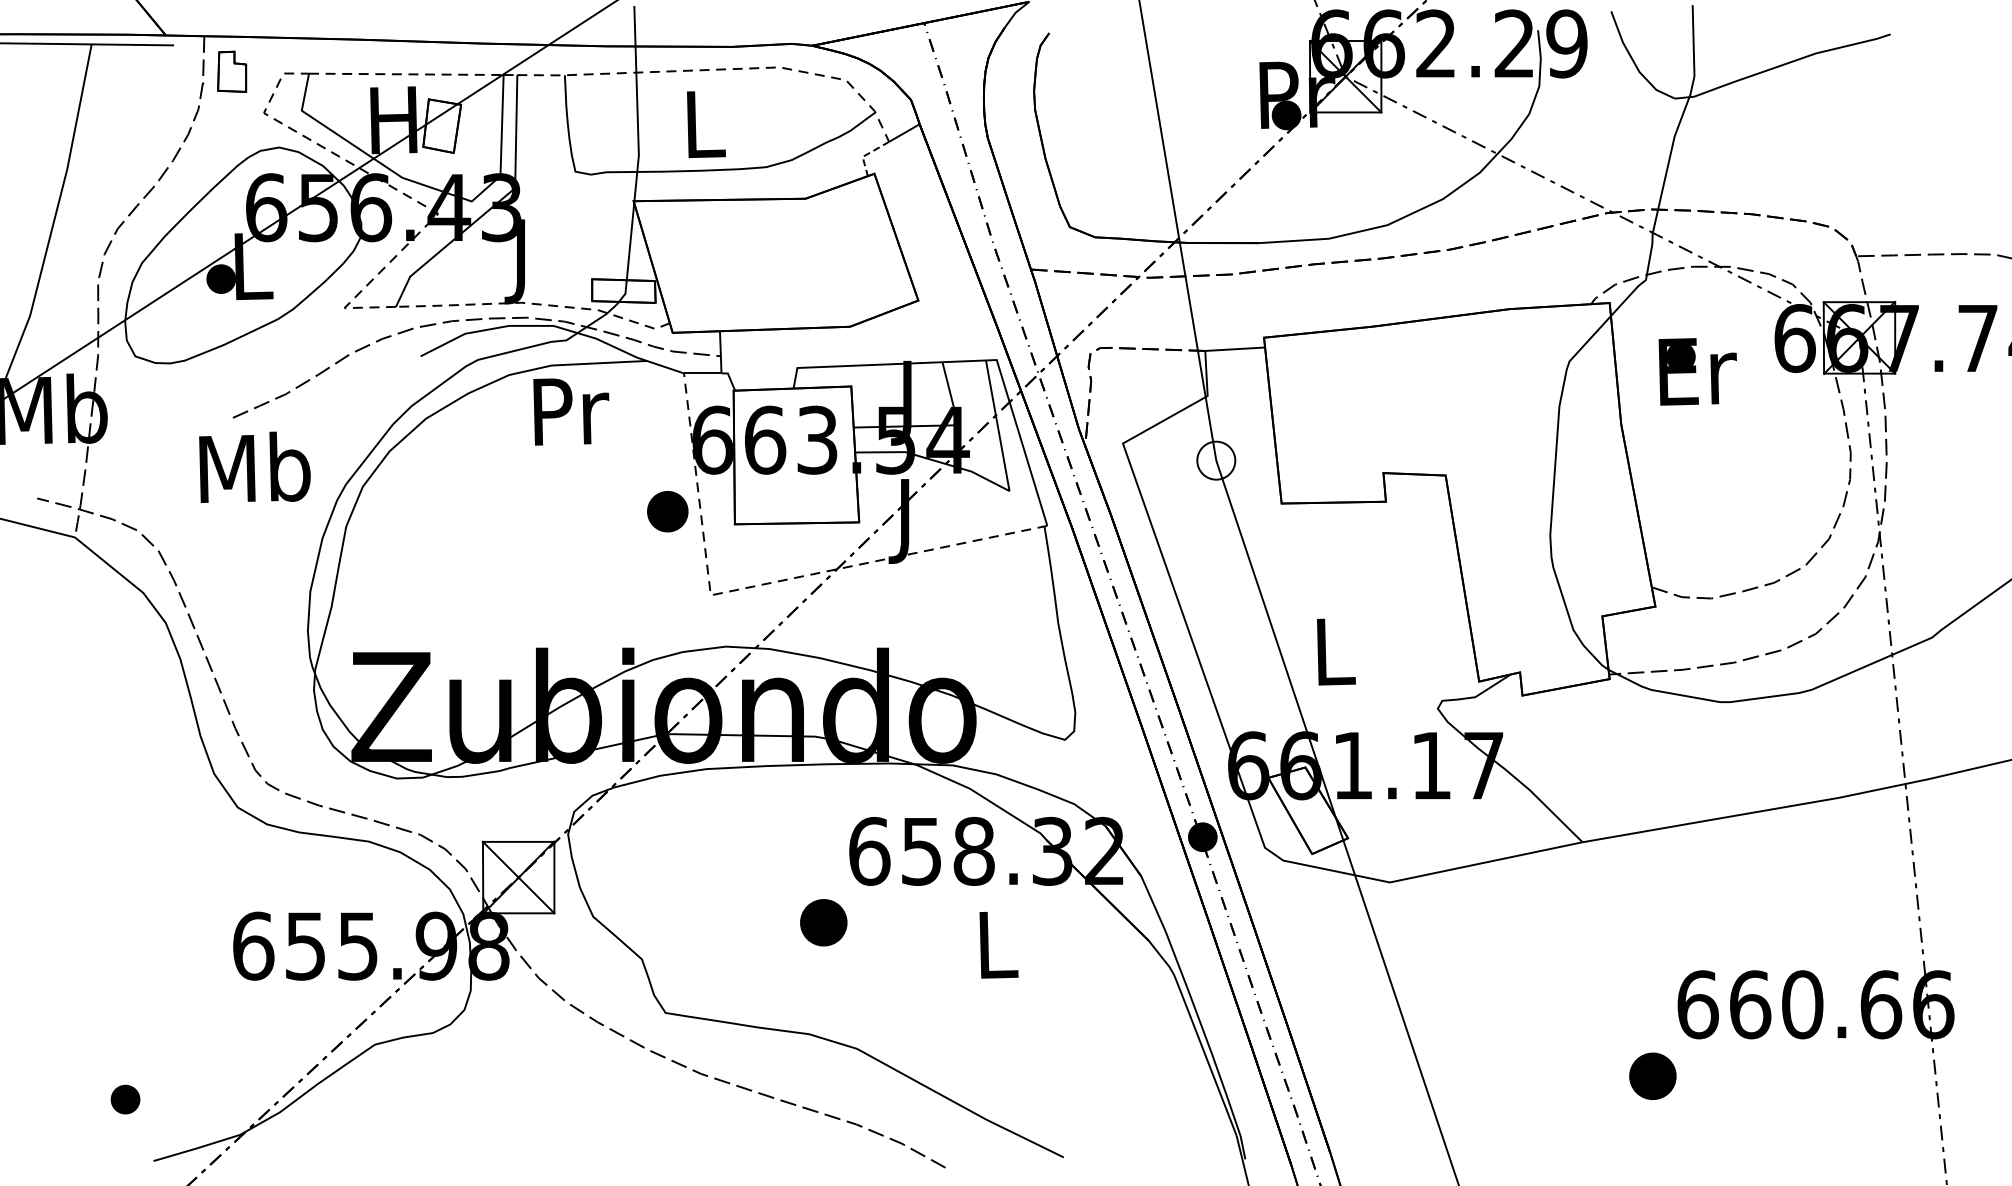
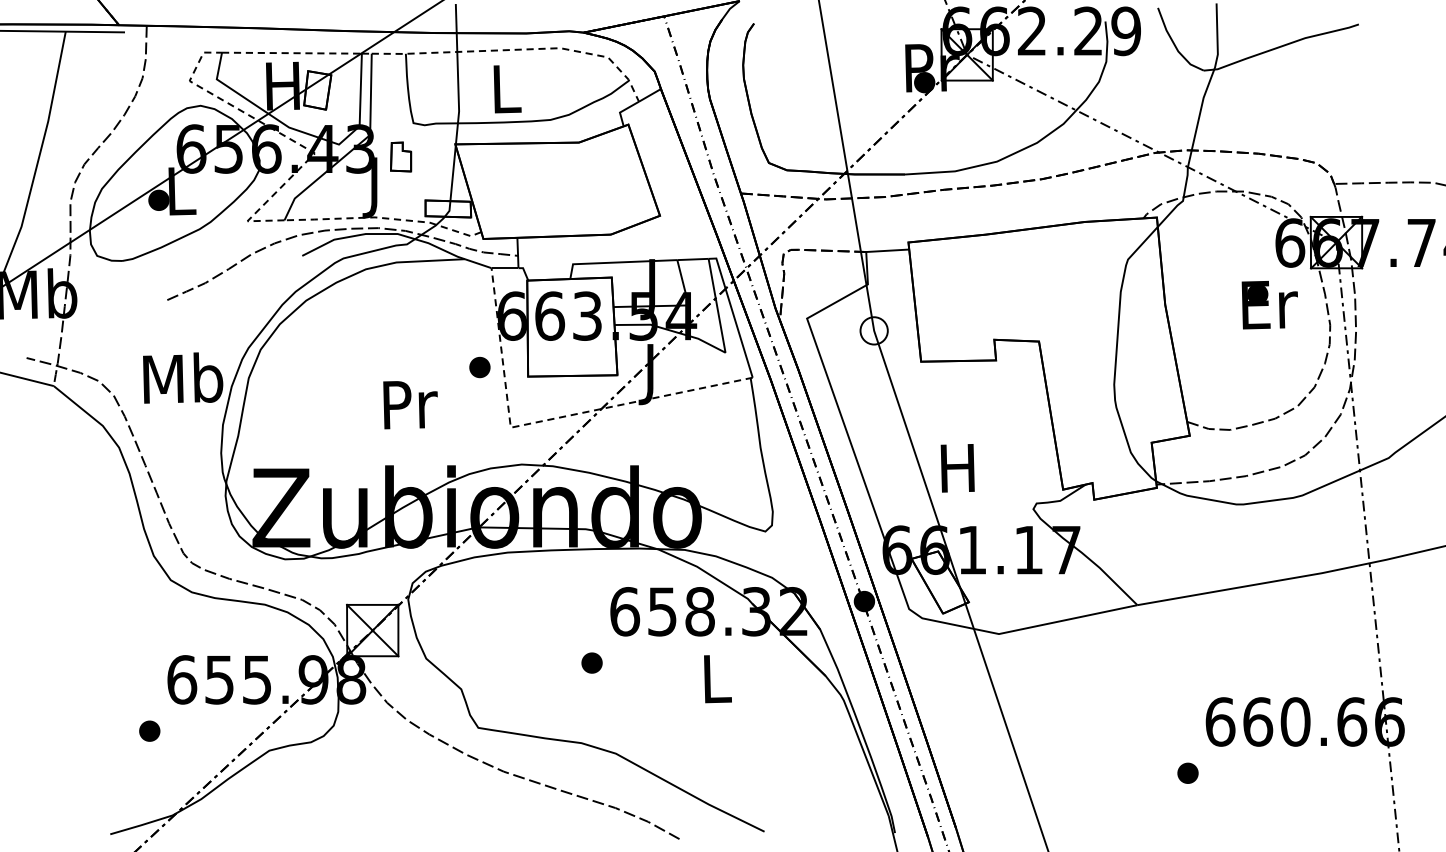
part: (232, 71) -> (401, 156), moved
line: (866, 154) -> (622, 110), dashed -> solid
text: (1697, 371) -> (1269, 304), moved
text: (571, 411) -> (410, 404), moved
text: (254, 466) -> (182, 377), moved
part: (667, 511) -> (479, 367), size x0.71
text: (1332, 651) -> (957, 468), L -> H
part: (823, 922) -> (591, 662), size x0.62
part: (1652, 1075) -> (1187, 772), size x0.62
part: (125, 1099) -> (149, 731), moved

